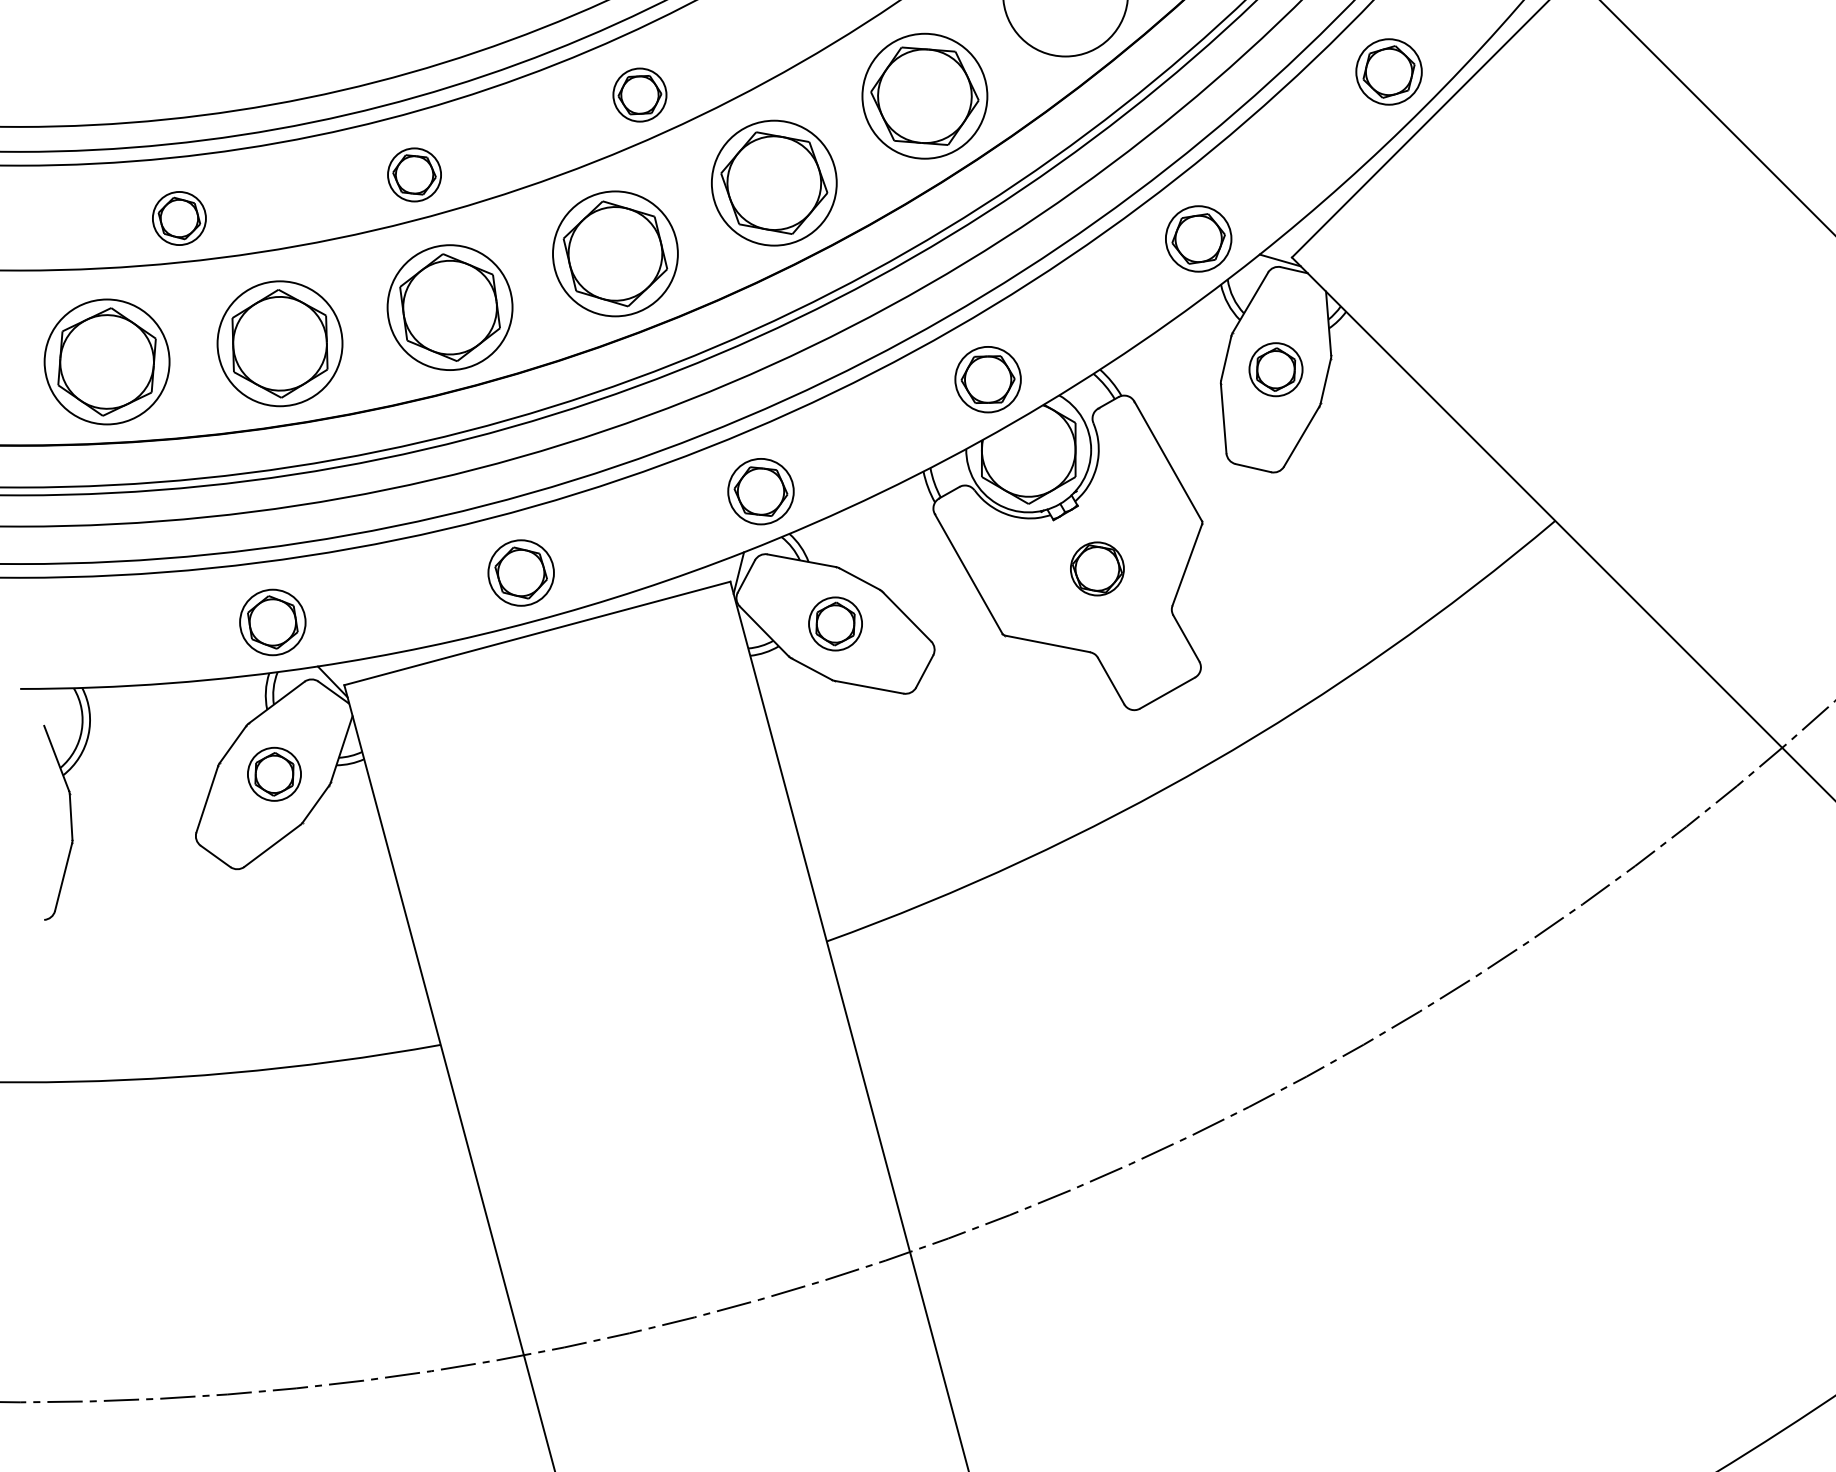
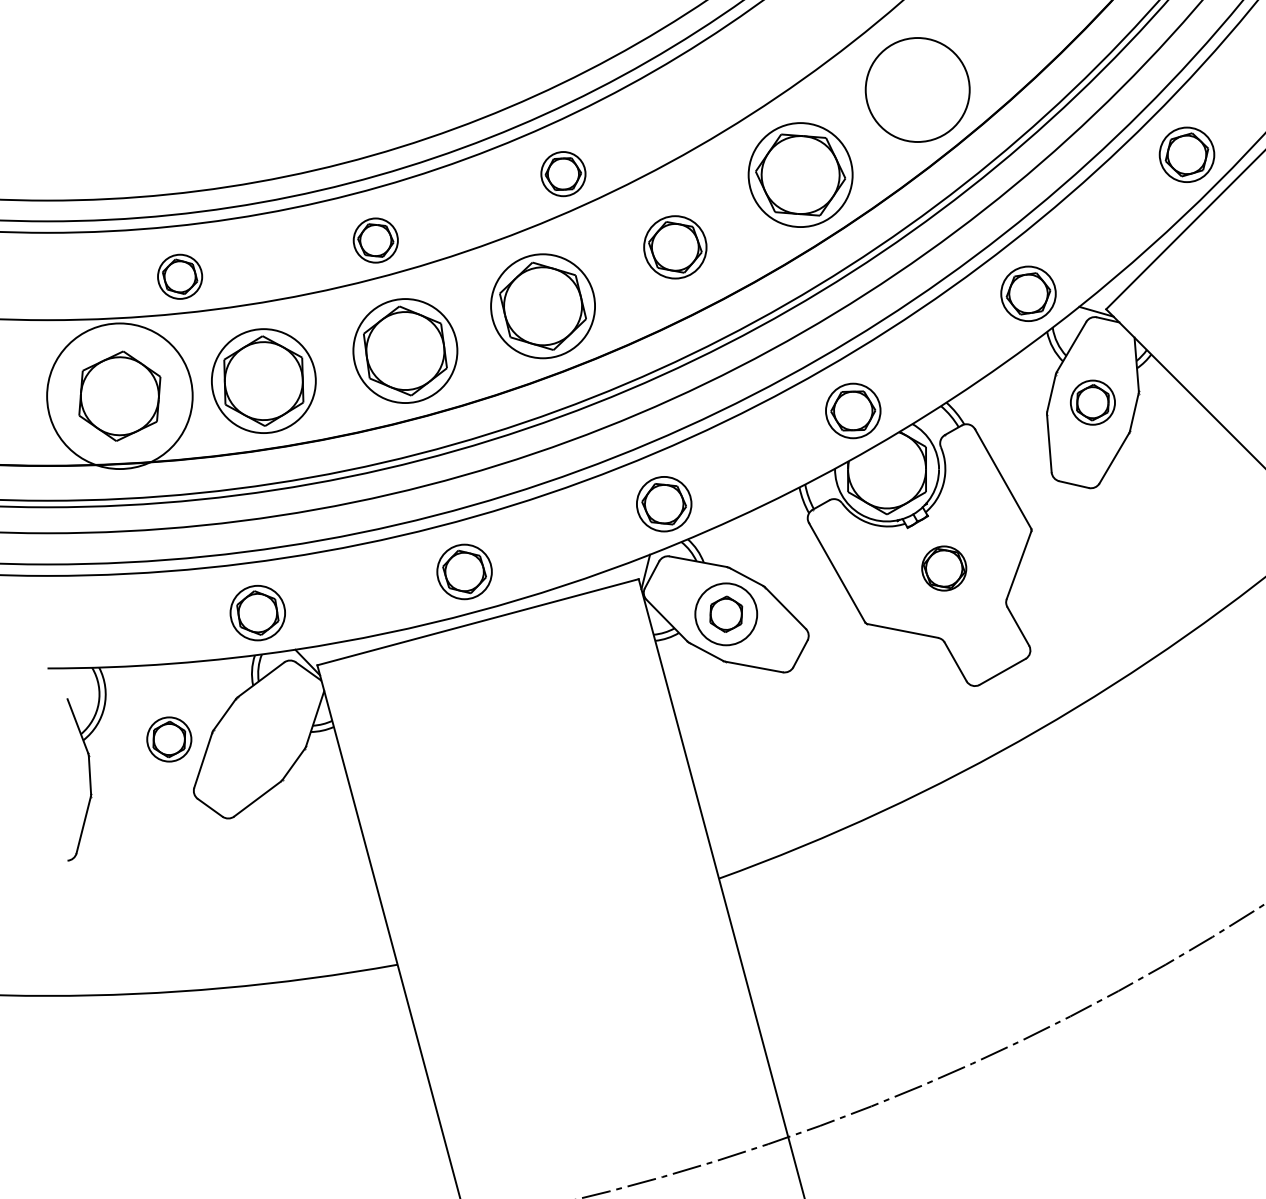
part: (774, 182) -> (675, 246), size x0.6
circle: (106, 361) -> (119, 395), size x1.4
circle: (835, 623) -> (726, 613), size x1.4
part: (274, 773) -> (169, 738), moved

